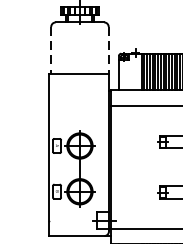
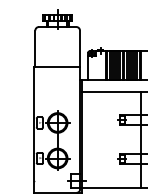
line: (51, 51) -> (35, 49), dashed -> solid
line: (108, 51) -> (79, 49), dashed -> solid

